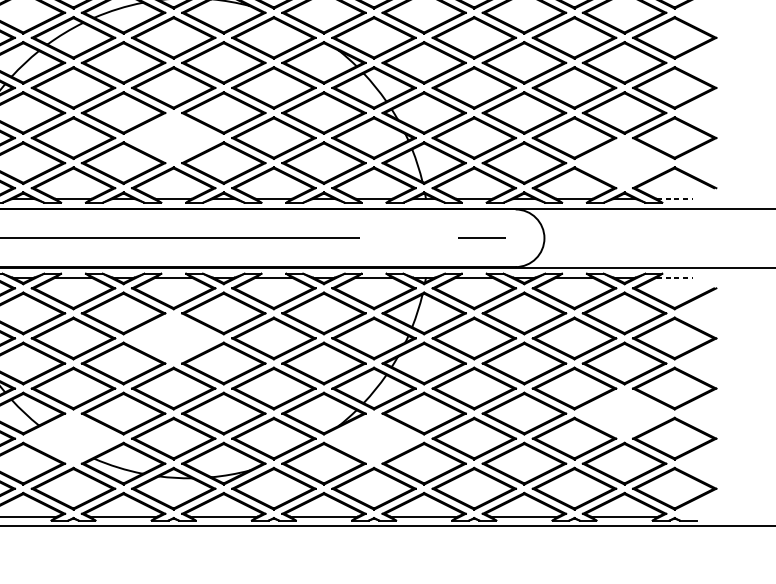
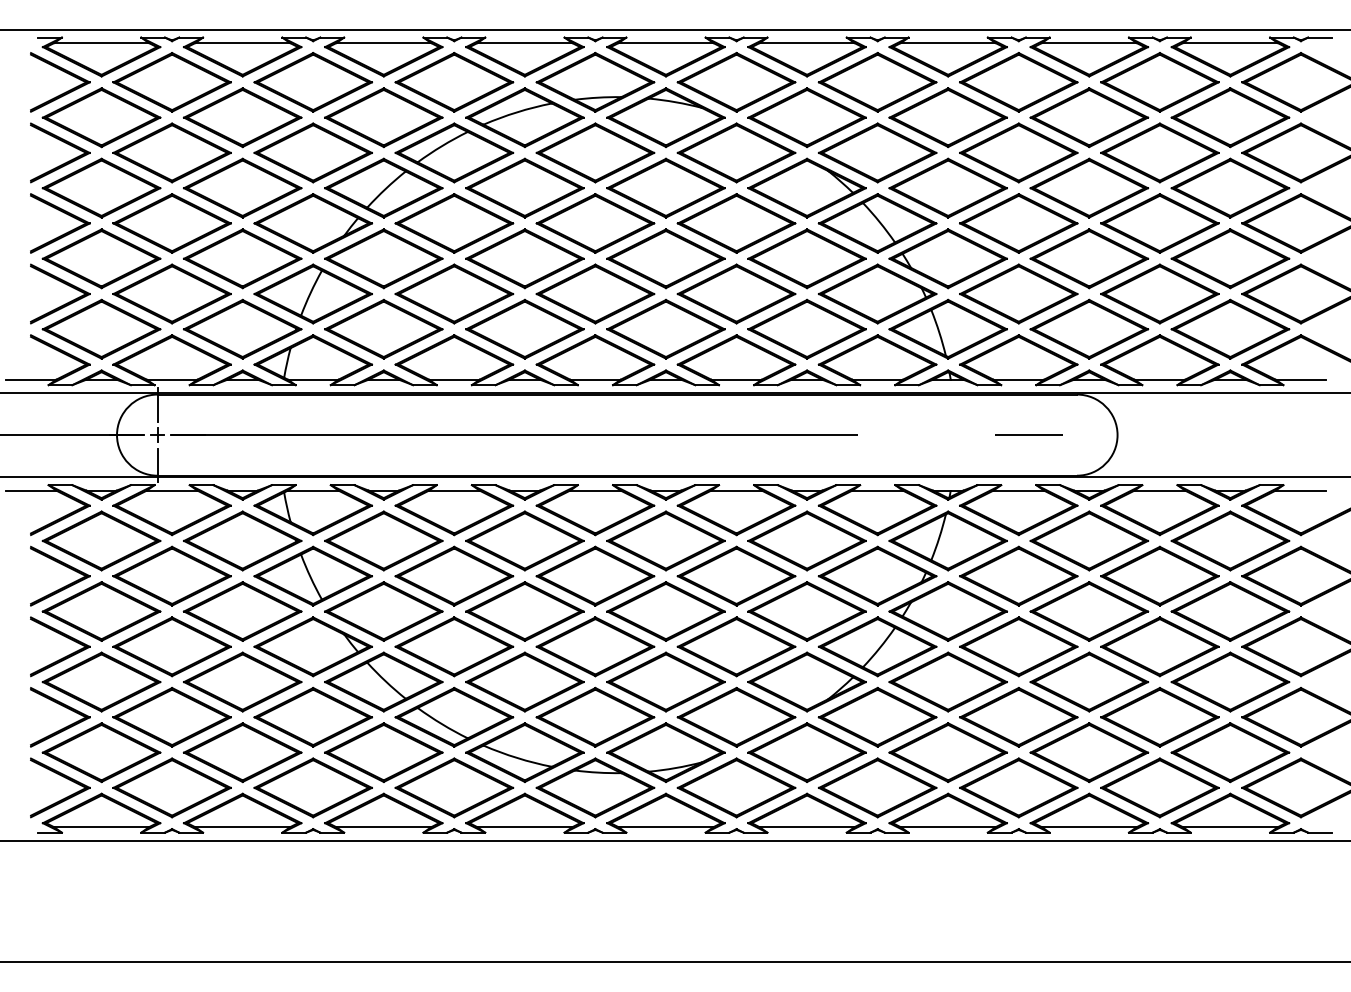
part: (173, 137) -> (595, 293), added
part: (624, 162) -> (1230, 328), added
line: (675, 198) -> (1301, 379), dashed -> solid
line: (675, 277) -> (1301, 490), dashed -> solid
part: (173, 337) -> (595, 575), added
part: (624, 413) -> (1230, 681), added
part: (73, 438) -> (454, 716), added
part: (373, 438) -> (877, 716), added

